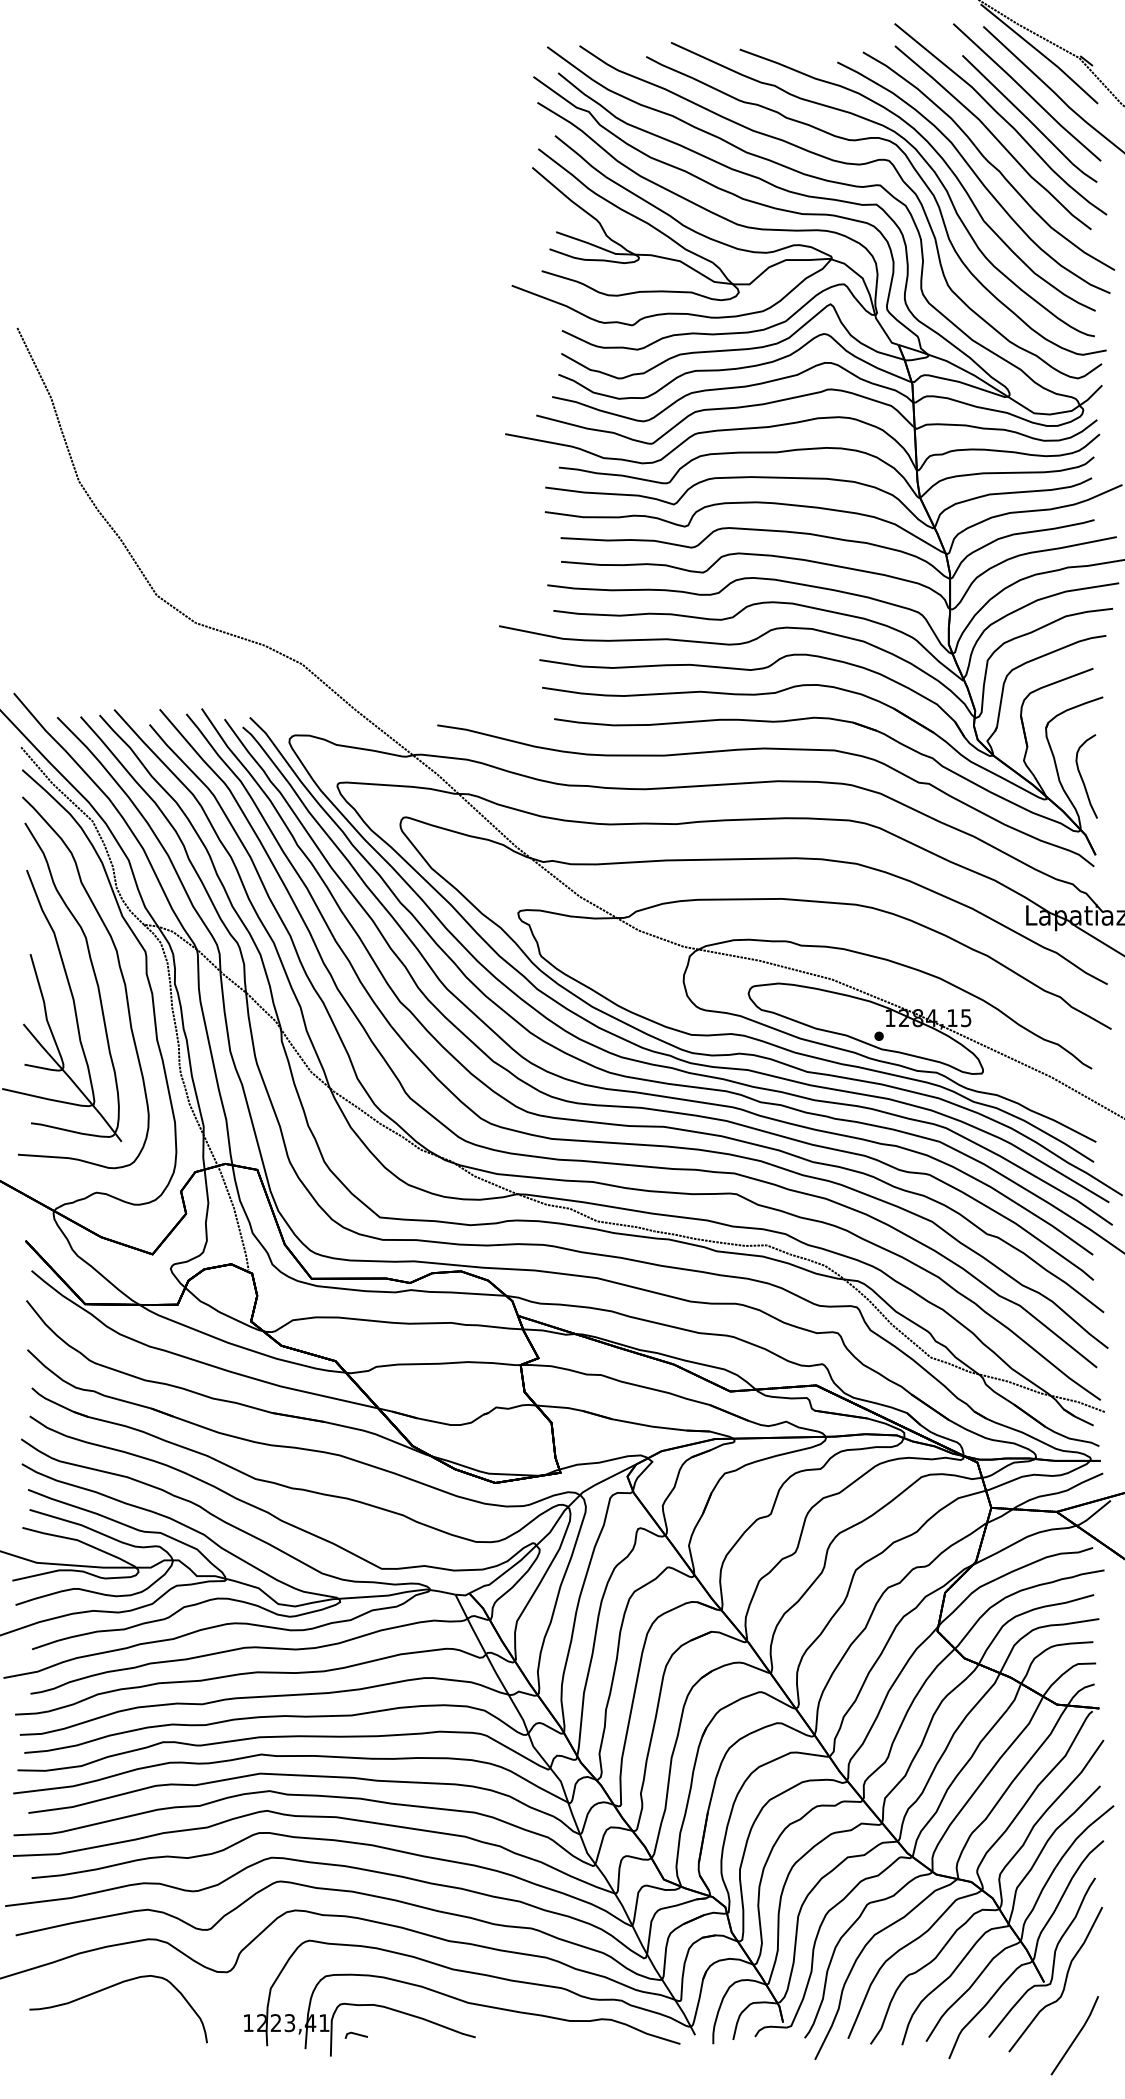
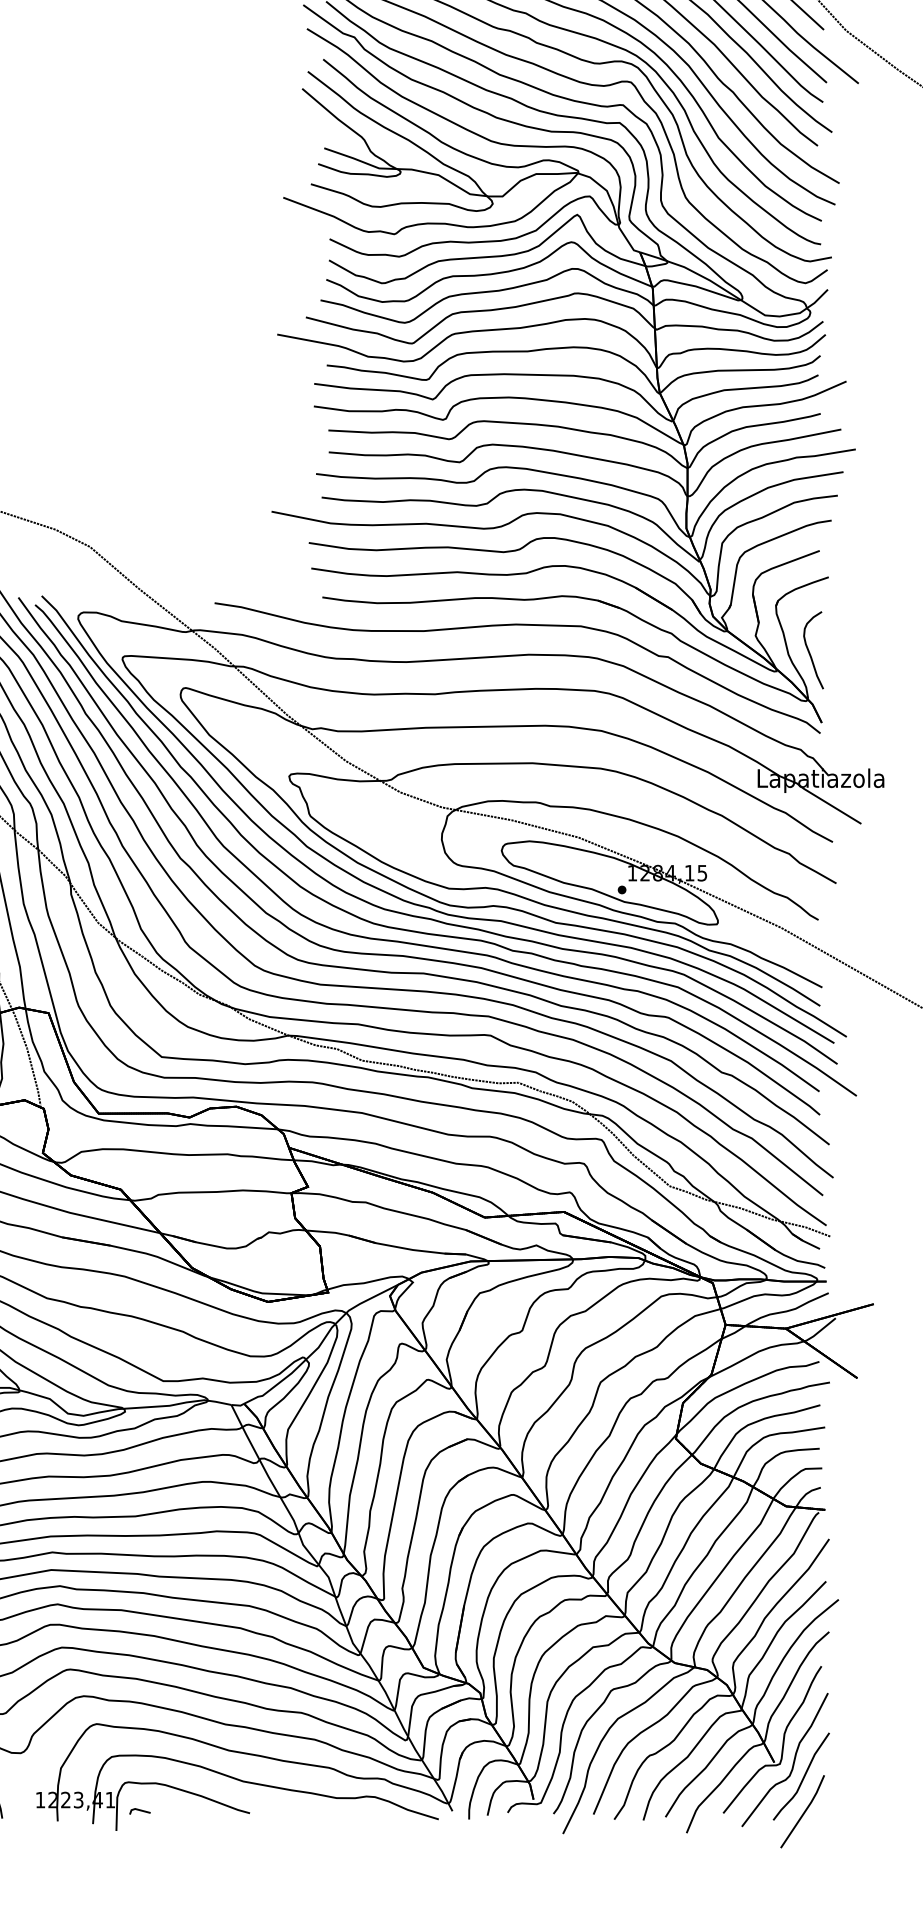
curve: (1075, 1997) -> (803, 1776), added

